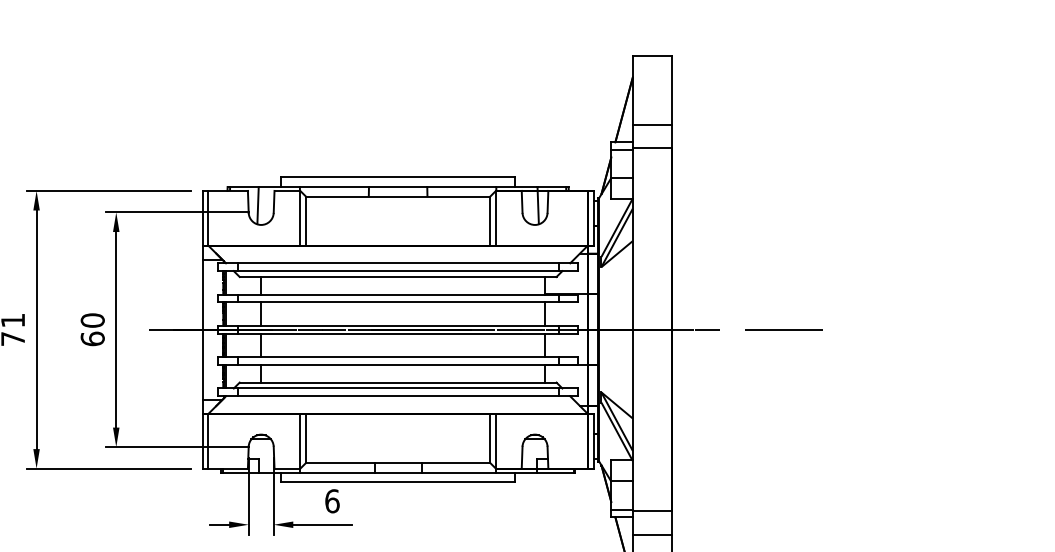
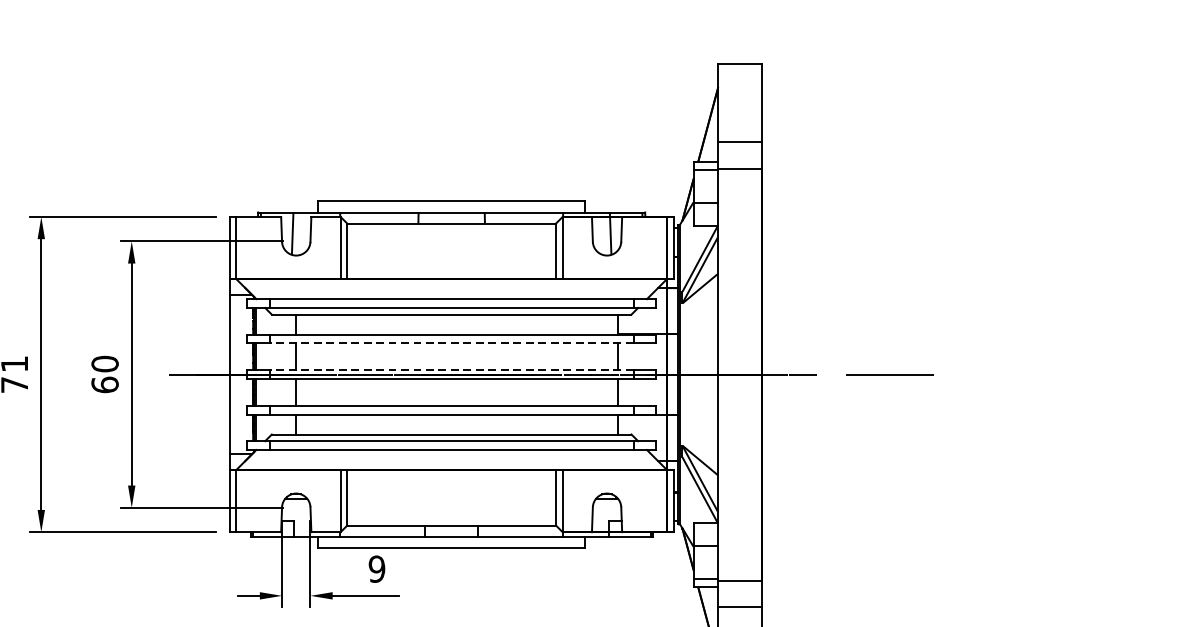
line: (397, 302) -> (450, 343), solid -> dashed
line: (397, 325) -> (450, 369), solid -> dashed
text: (332, 501) -> (377, 569), 6 -> 9

